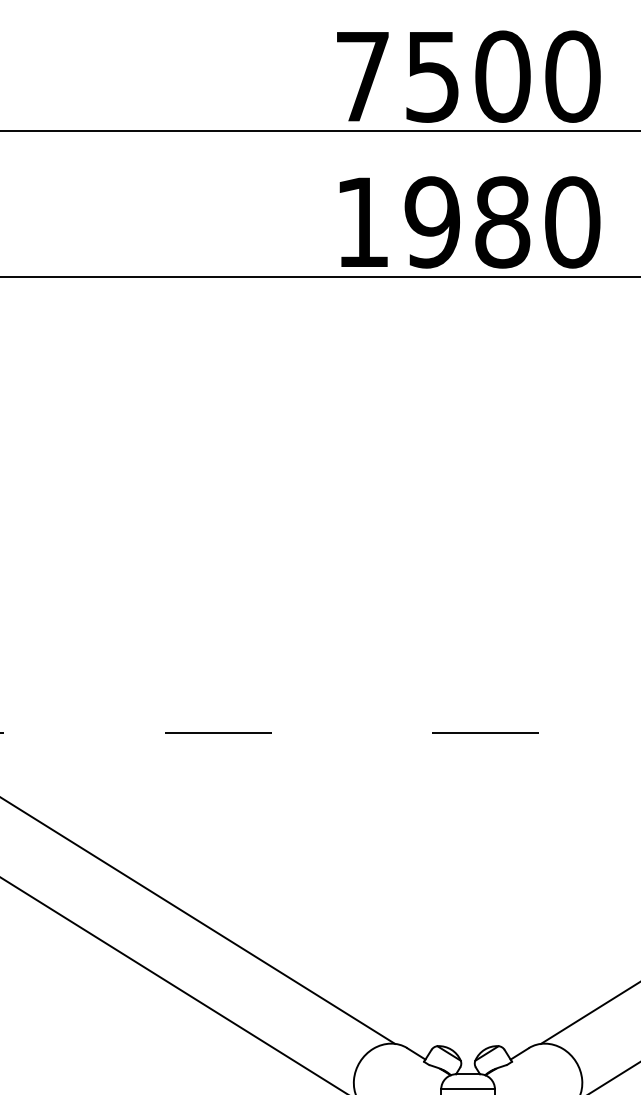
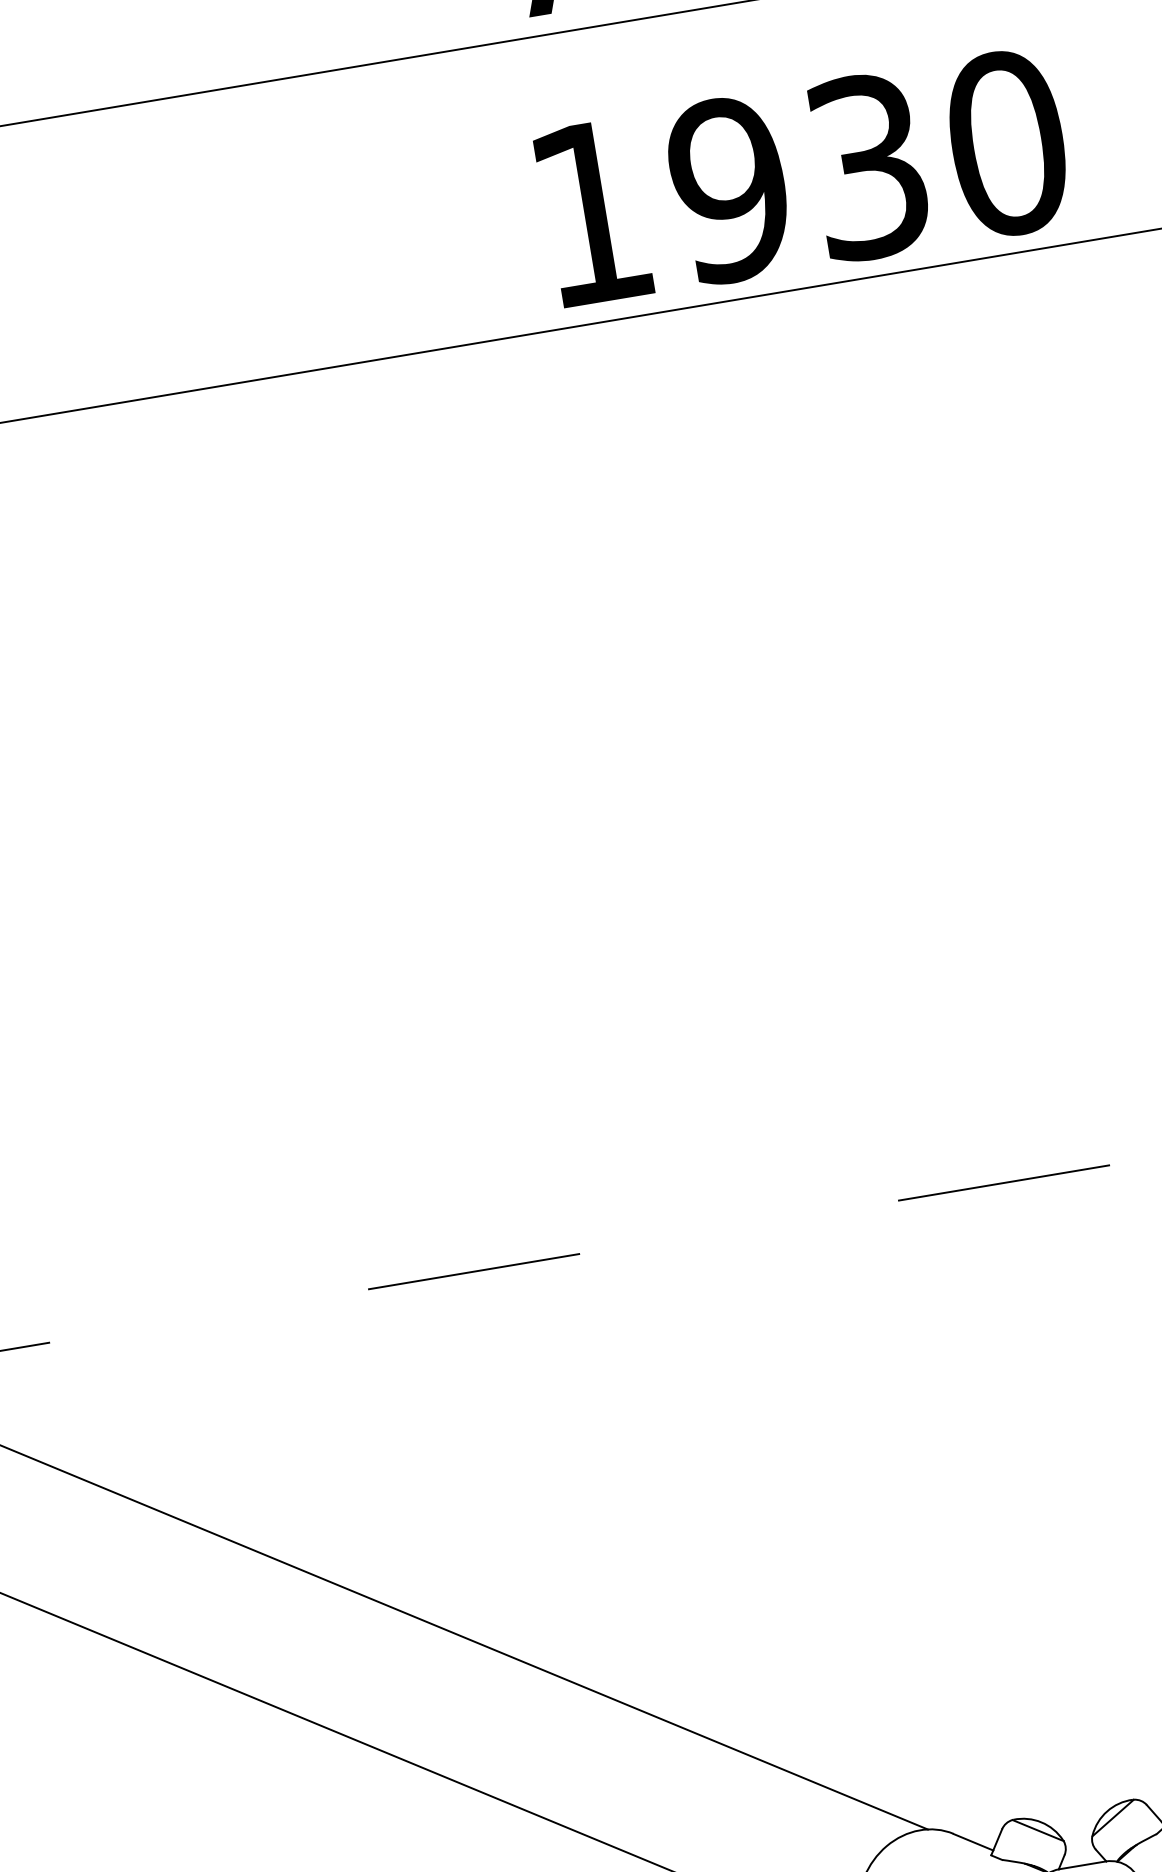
text: (502, 222) -> (868, 166), 1980 -> 1930

